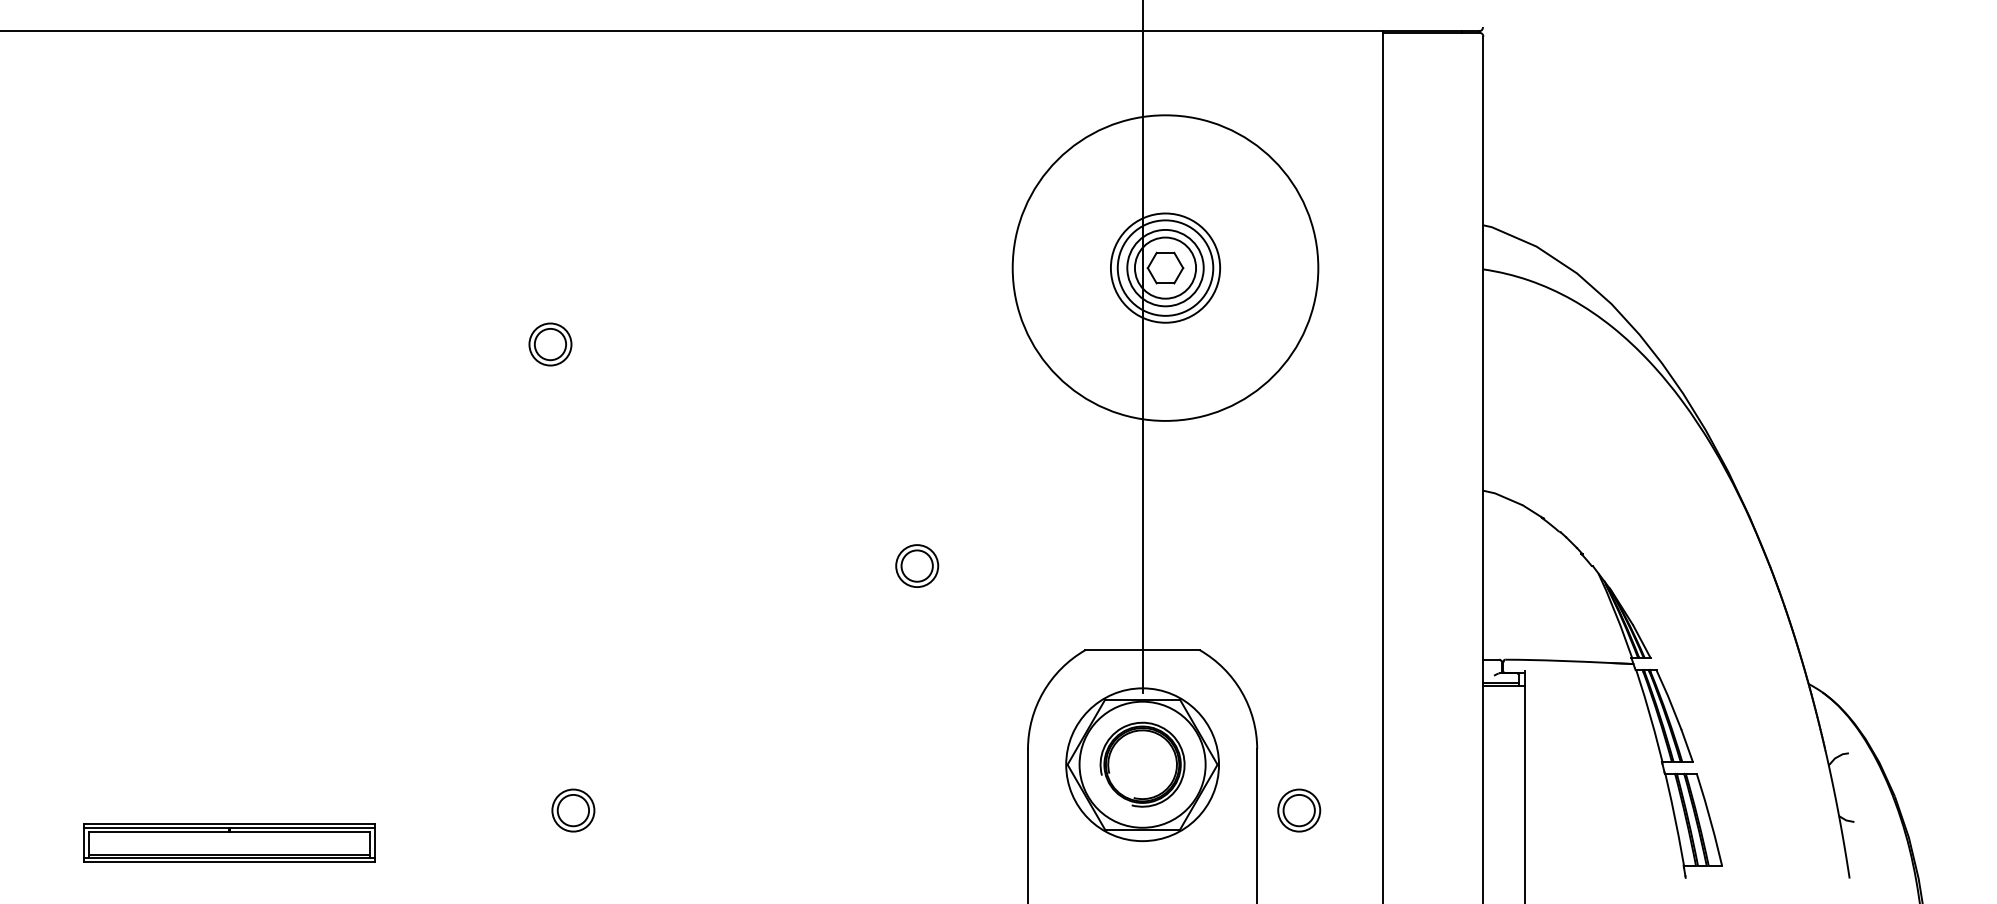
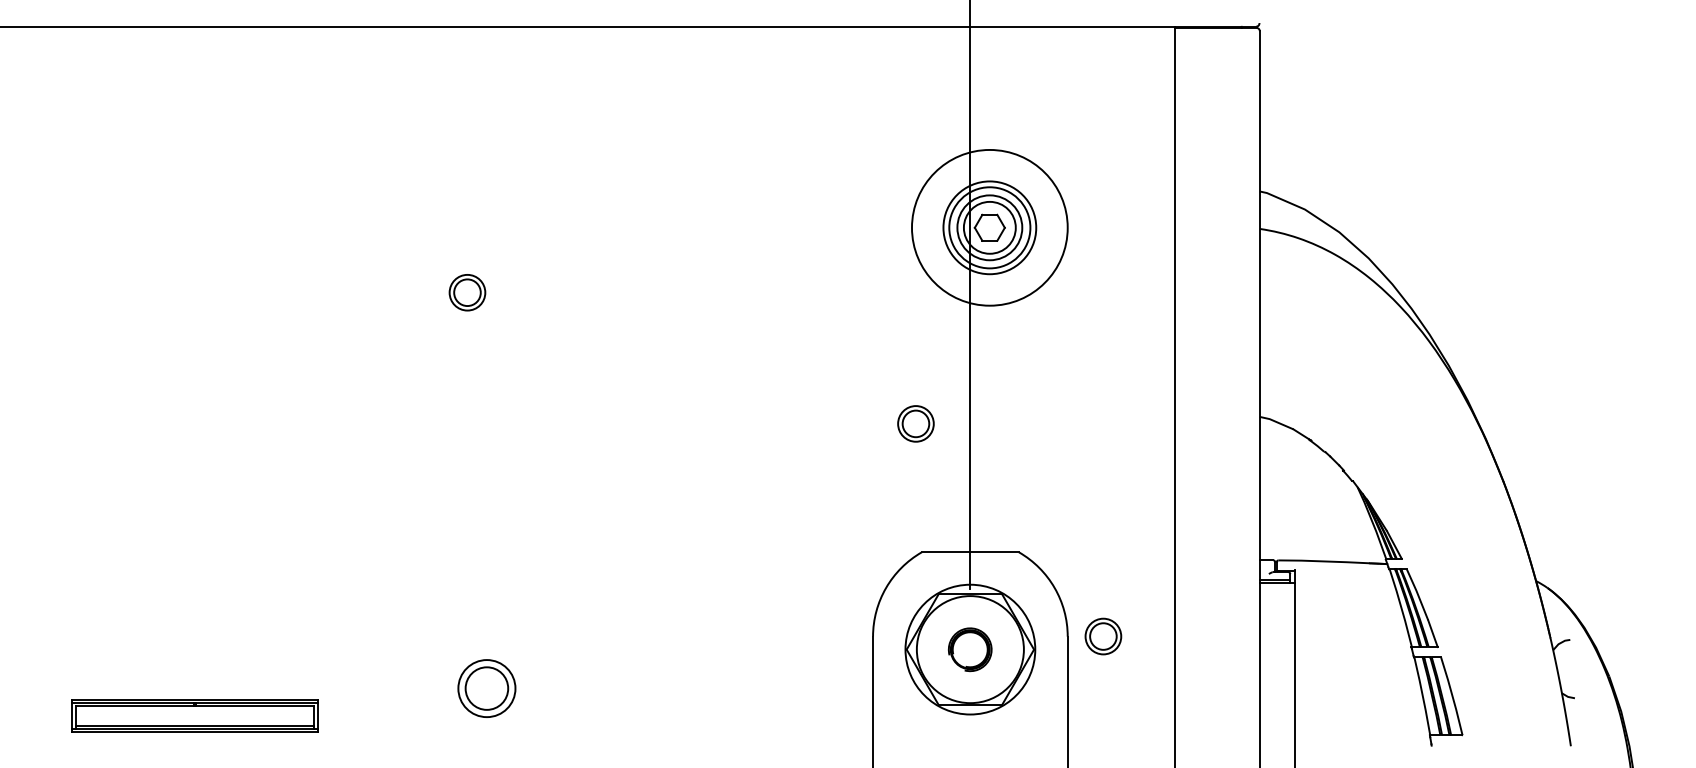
circle: (1165, 267) -> (989, 227), size x0.6
part: (916, 565) -> (915, 423), moved
part: (1141, 764) -> (969, 649), size x0.6
part: (572, 810) -> (486, 688), size x1.6
part: (1299, 810) -> (1103, 636), moved

